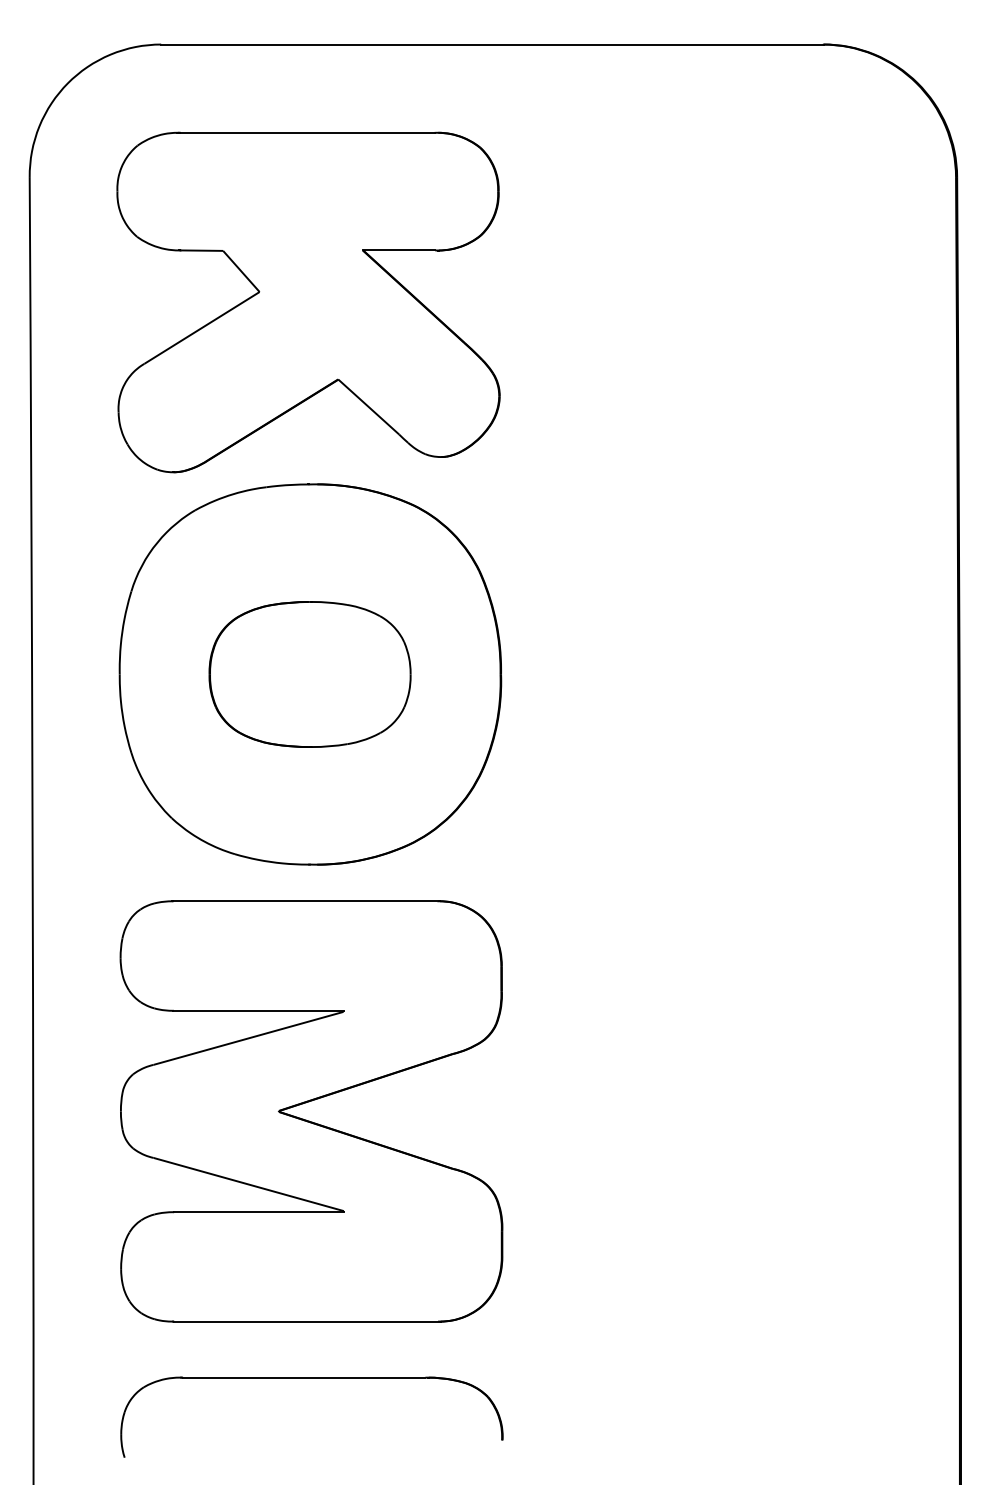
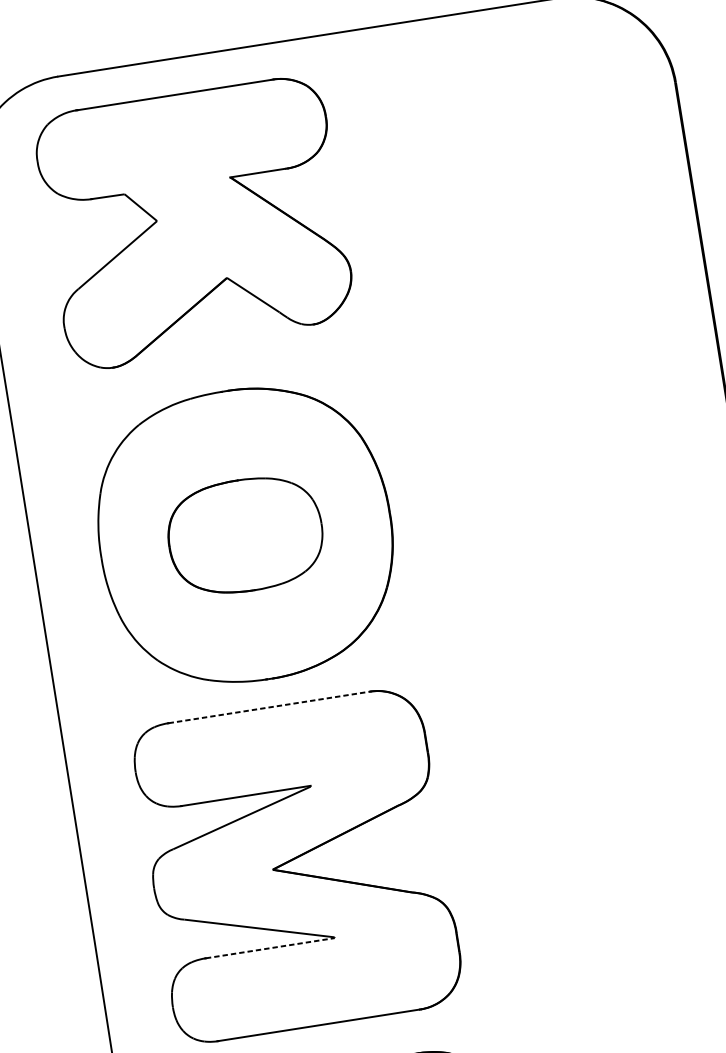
part: (308, 302) -> (195, 223), moved
line: (305, 901) -> (268, 707), solid -> dashed
line: (259, 1212) -> (270, 948), solid -> dashed

